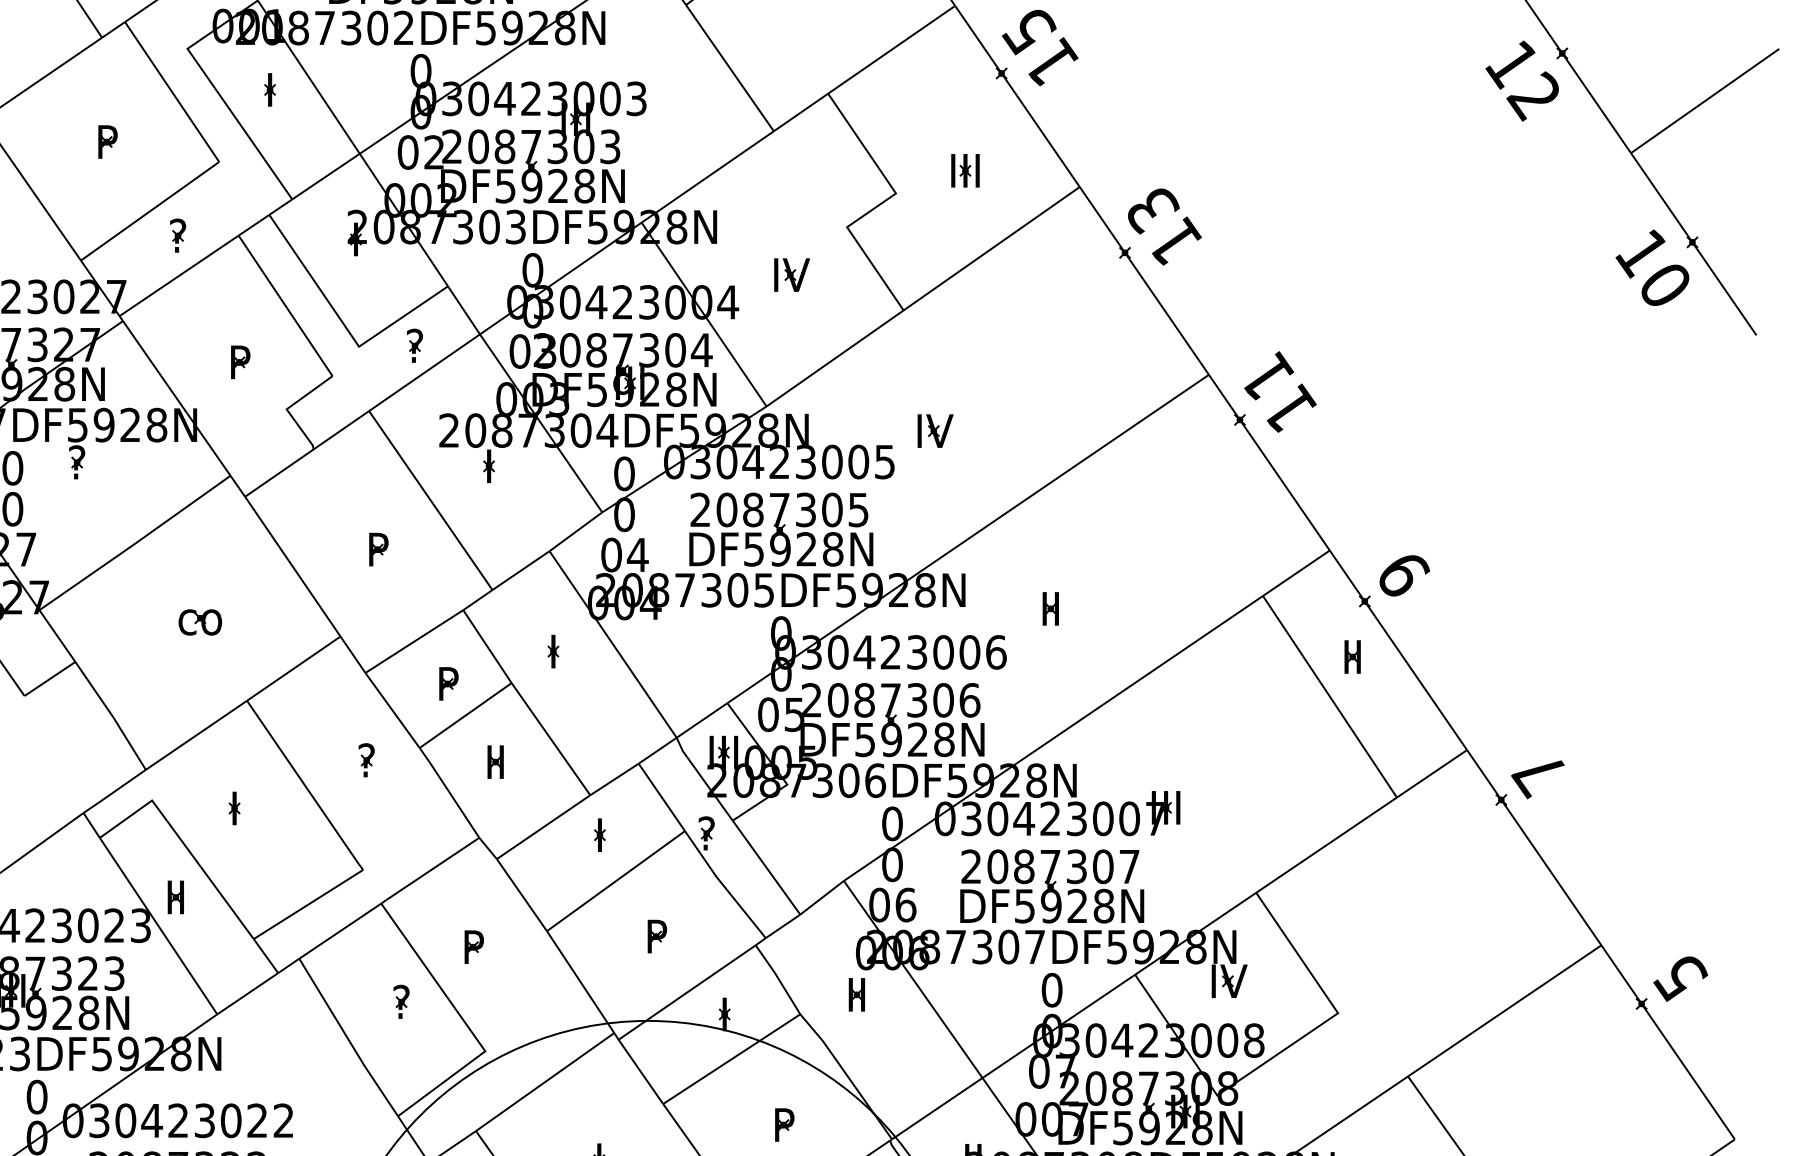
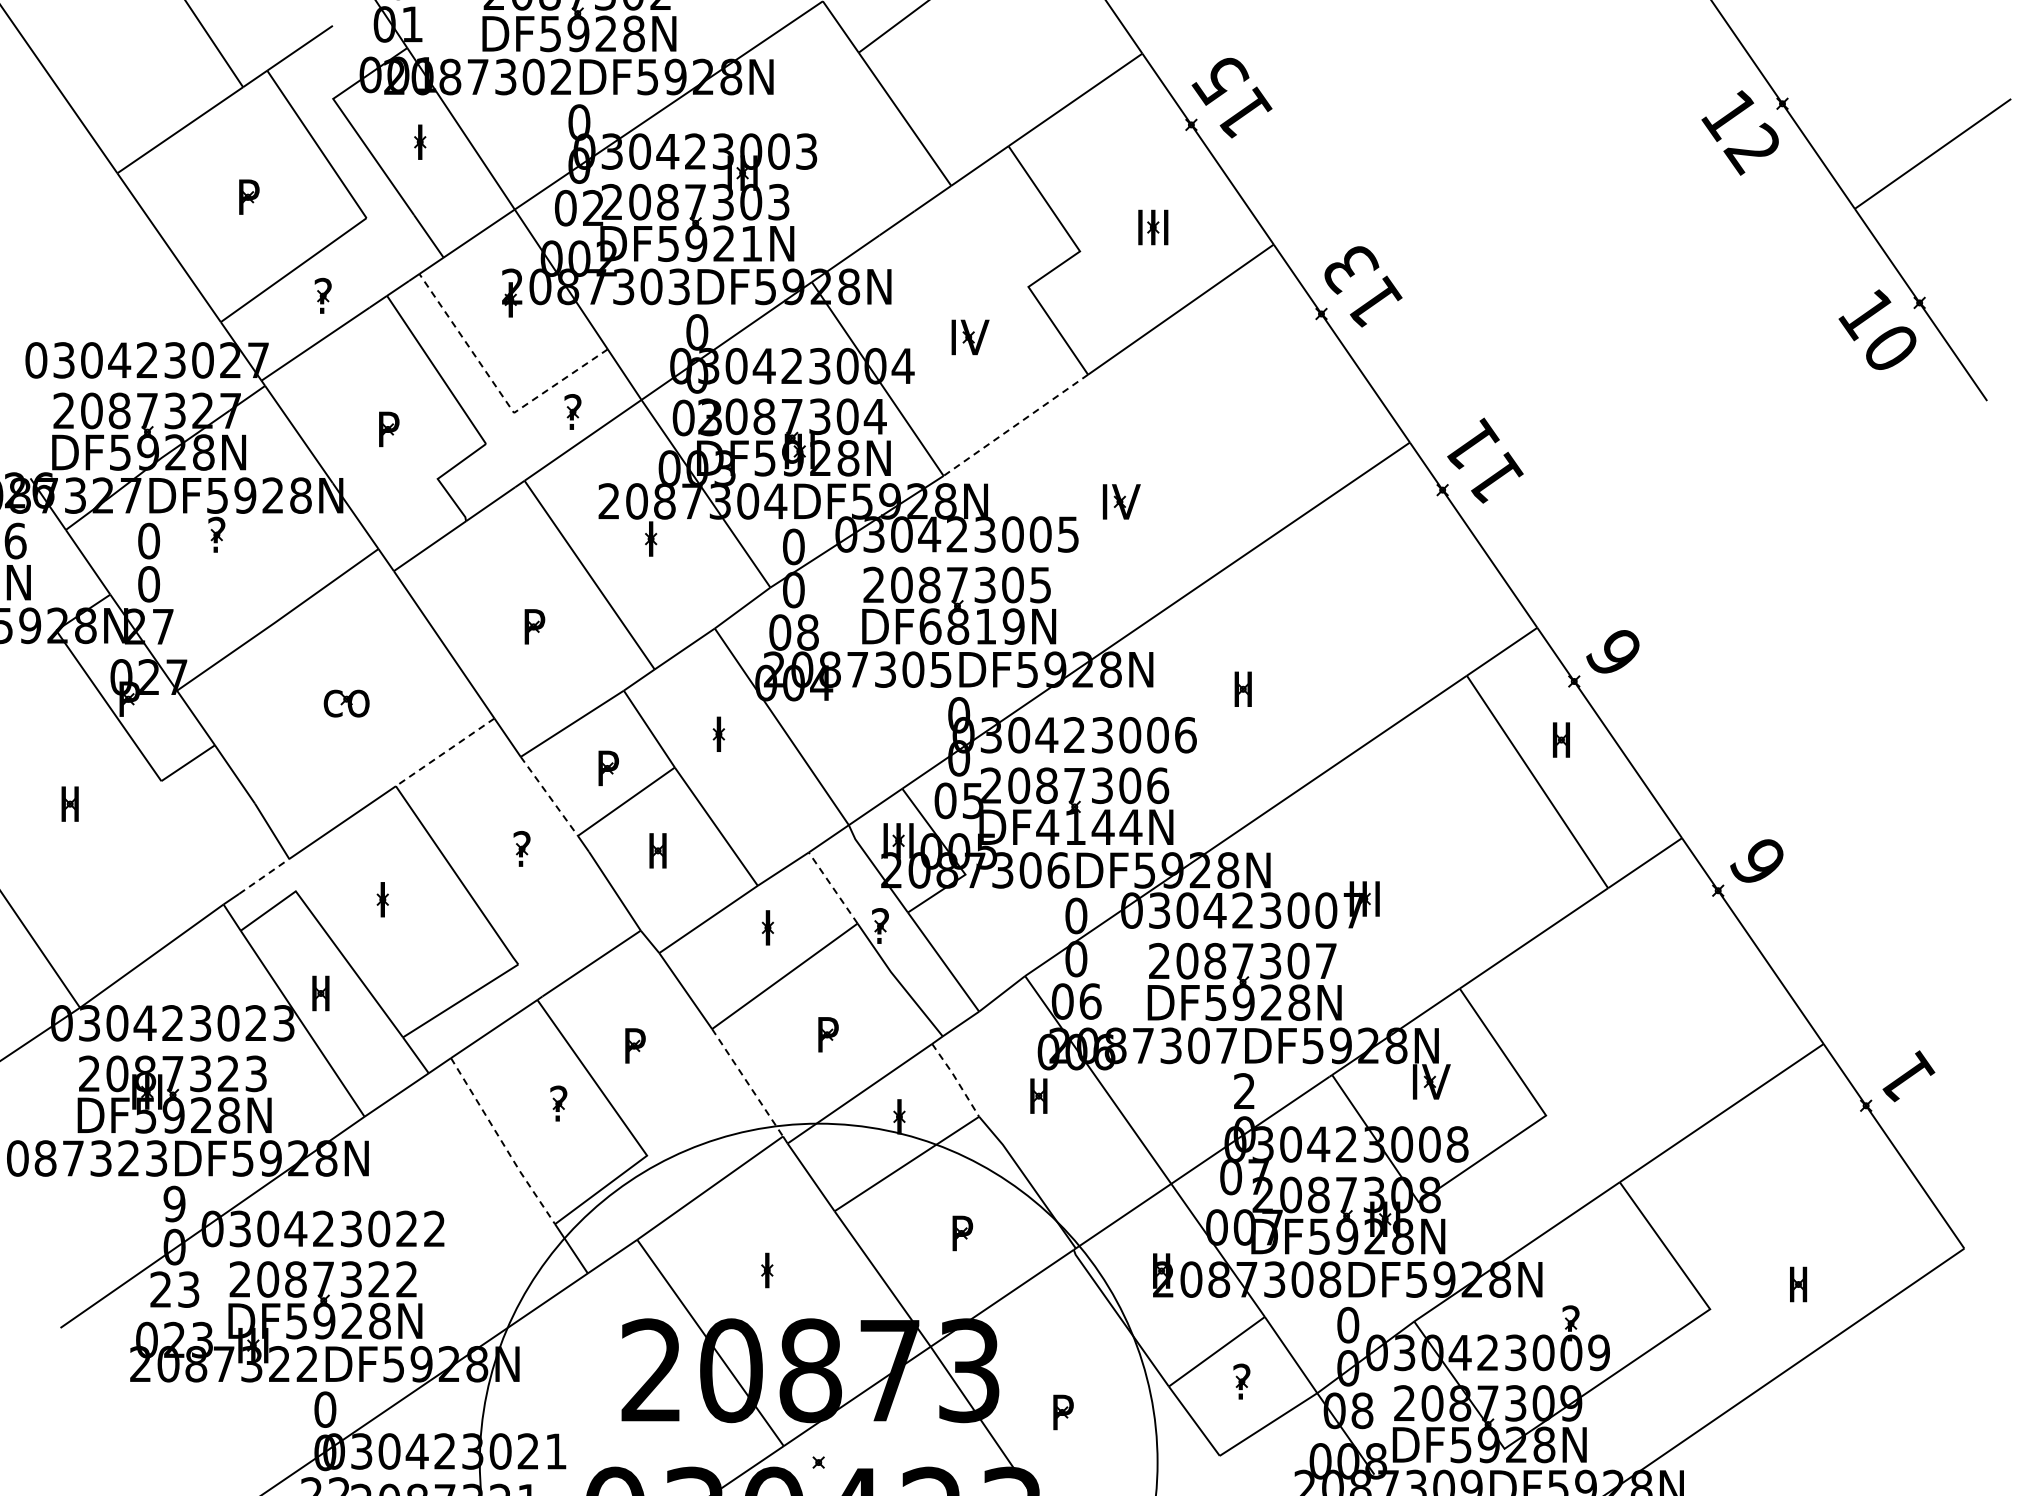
text: (584, 185) -> (751, 243), DF5928N -> DF5921N
line: (344, 325) -> (498, 390), solid -> dashed
line: (834, 358) -> (1015, 425), solid -> dashed
text: (793, 549) -> (971, 626), DF5928N -> DF6819N
text: (637, 554) -> (807, 632), 04 -> 08
text: (1402, 574) -> (1614, 653), 9 -> 6
line: (294, 668) -> (445, 752), solid -> dashed
line: (392, 710) -> (549, 796), solid -> dashed
text: (904, 739) -> (1089, 827), DF5928N -> DF4144N
text: (1537, 775) -> (1756, 864), 7 -> 6
line: (122, 786) -> (264, 876), solid -> dashed
line: (661, 796) -> (832, 887), solid -> dashed
text: (1680, 976) -> (1907, 1076), 5 -> 1
line: (778, 979) -> (956, 1079), solid -> dashed
line: (580, 982) -> (747, 1083), solid -> dashed
text: (1051, 990) -> (1244, 1091), 0 -> 2
line: (348, 1038) -> (502, 1142), solid -> dashed
text: (36, 1096) -> (174, 1203), 0 -> 9

